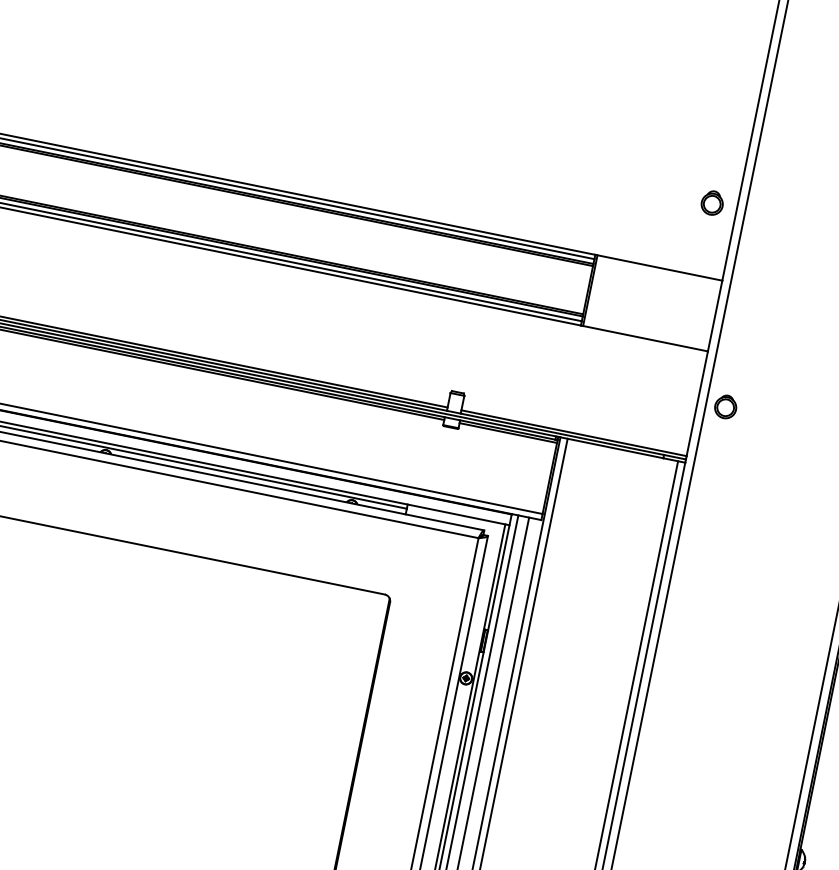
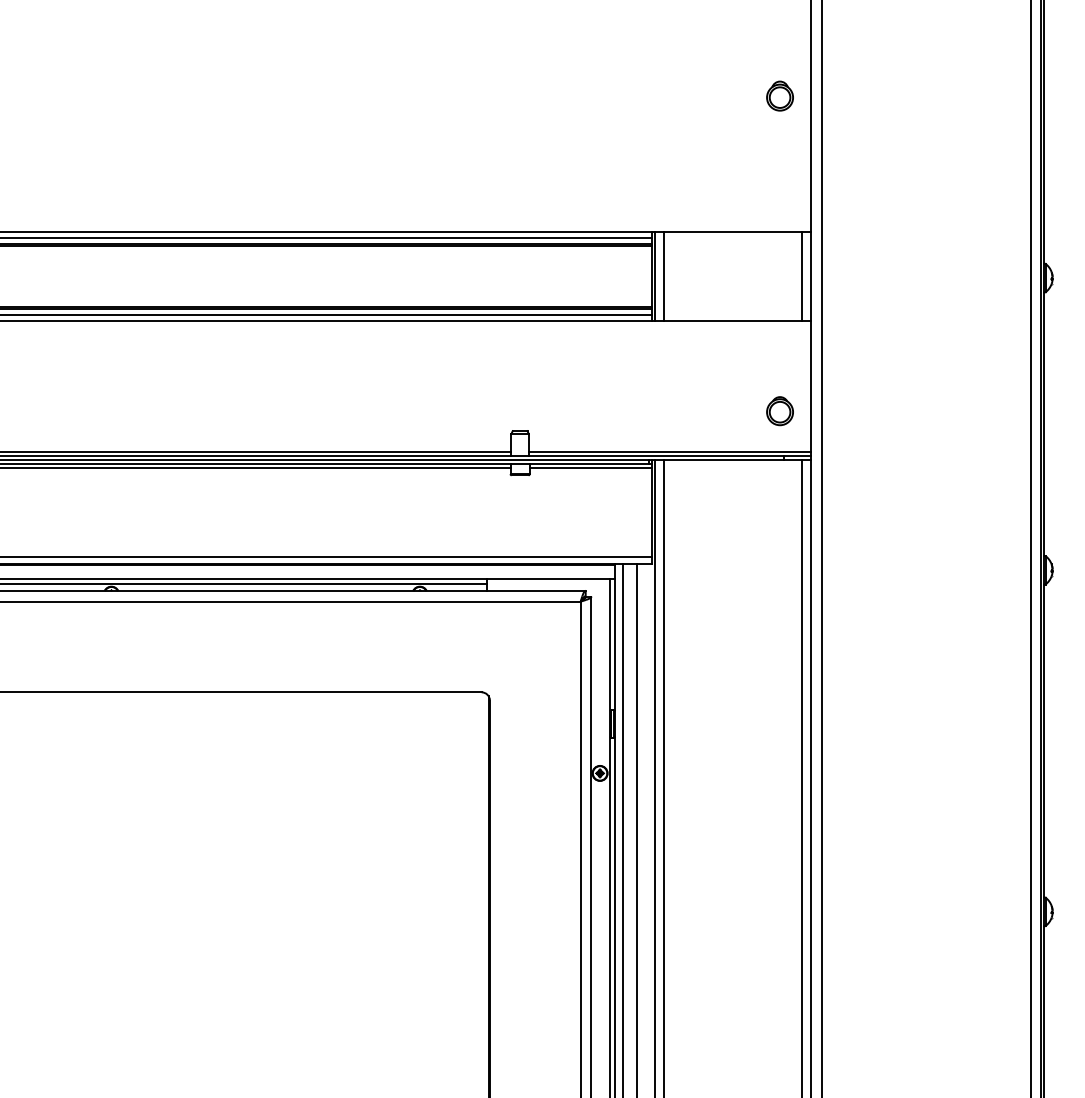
part: (712, 202) -> (779, 95), moved
line: (597, 292) -> (663, 276), added
line: (707, 314) -> (801, 276), added
part: (725, 407) -> (779, 411), moved

